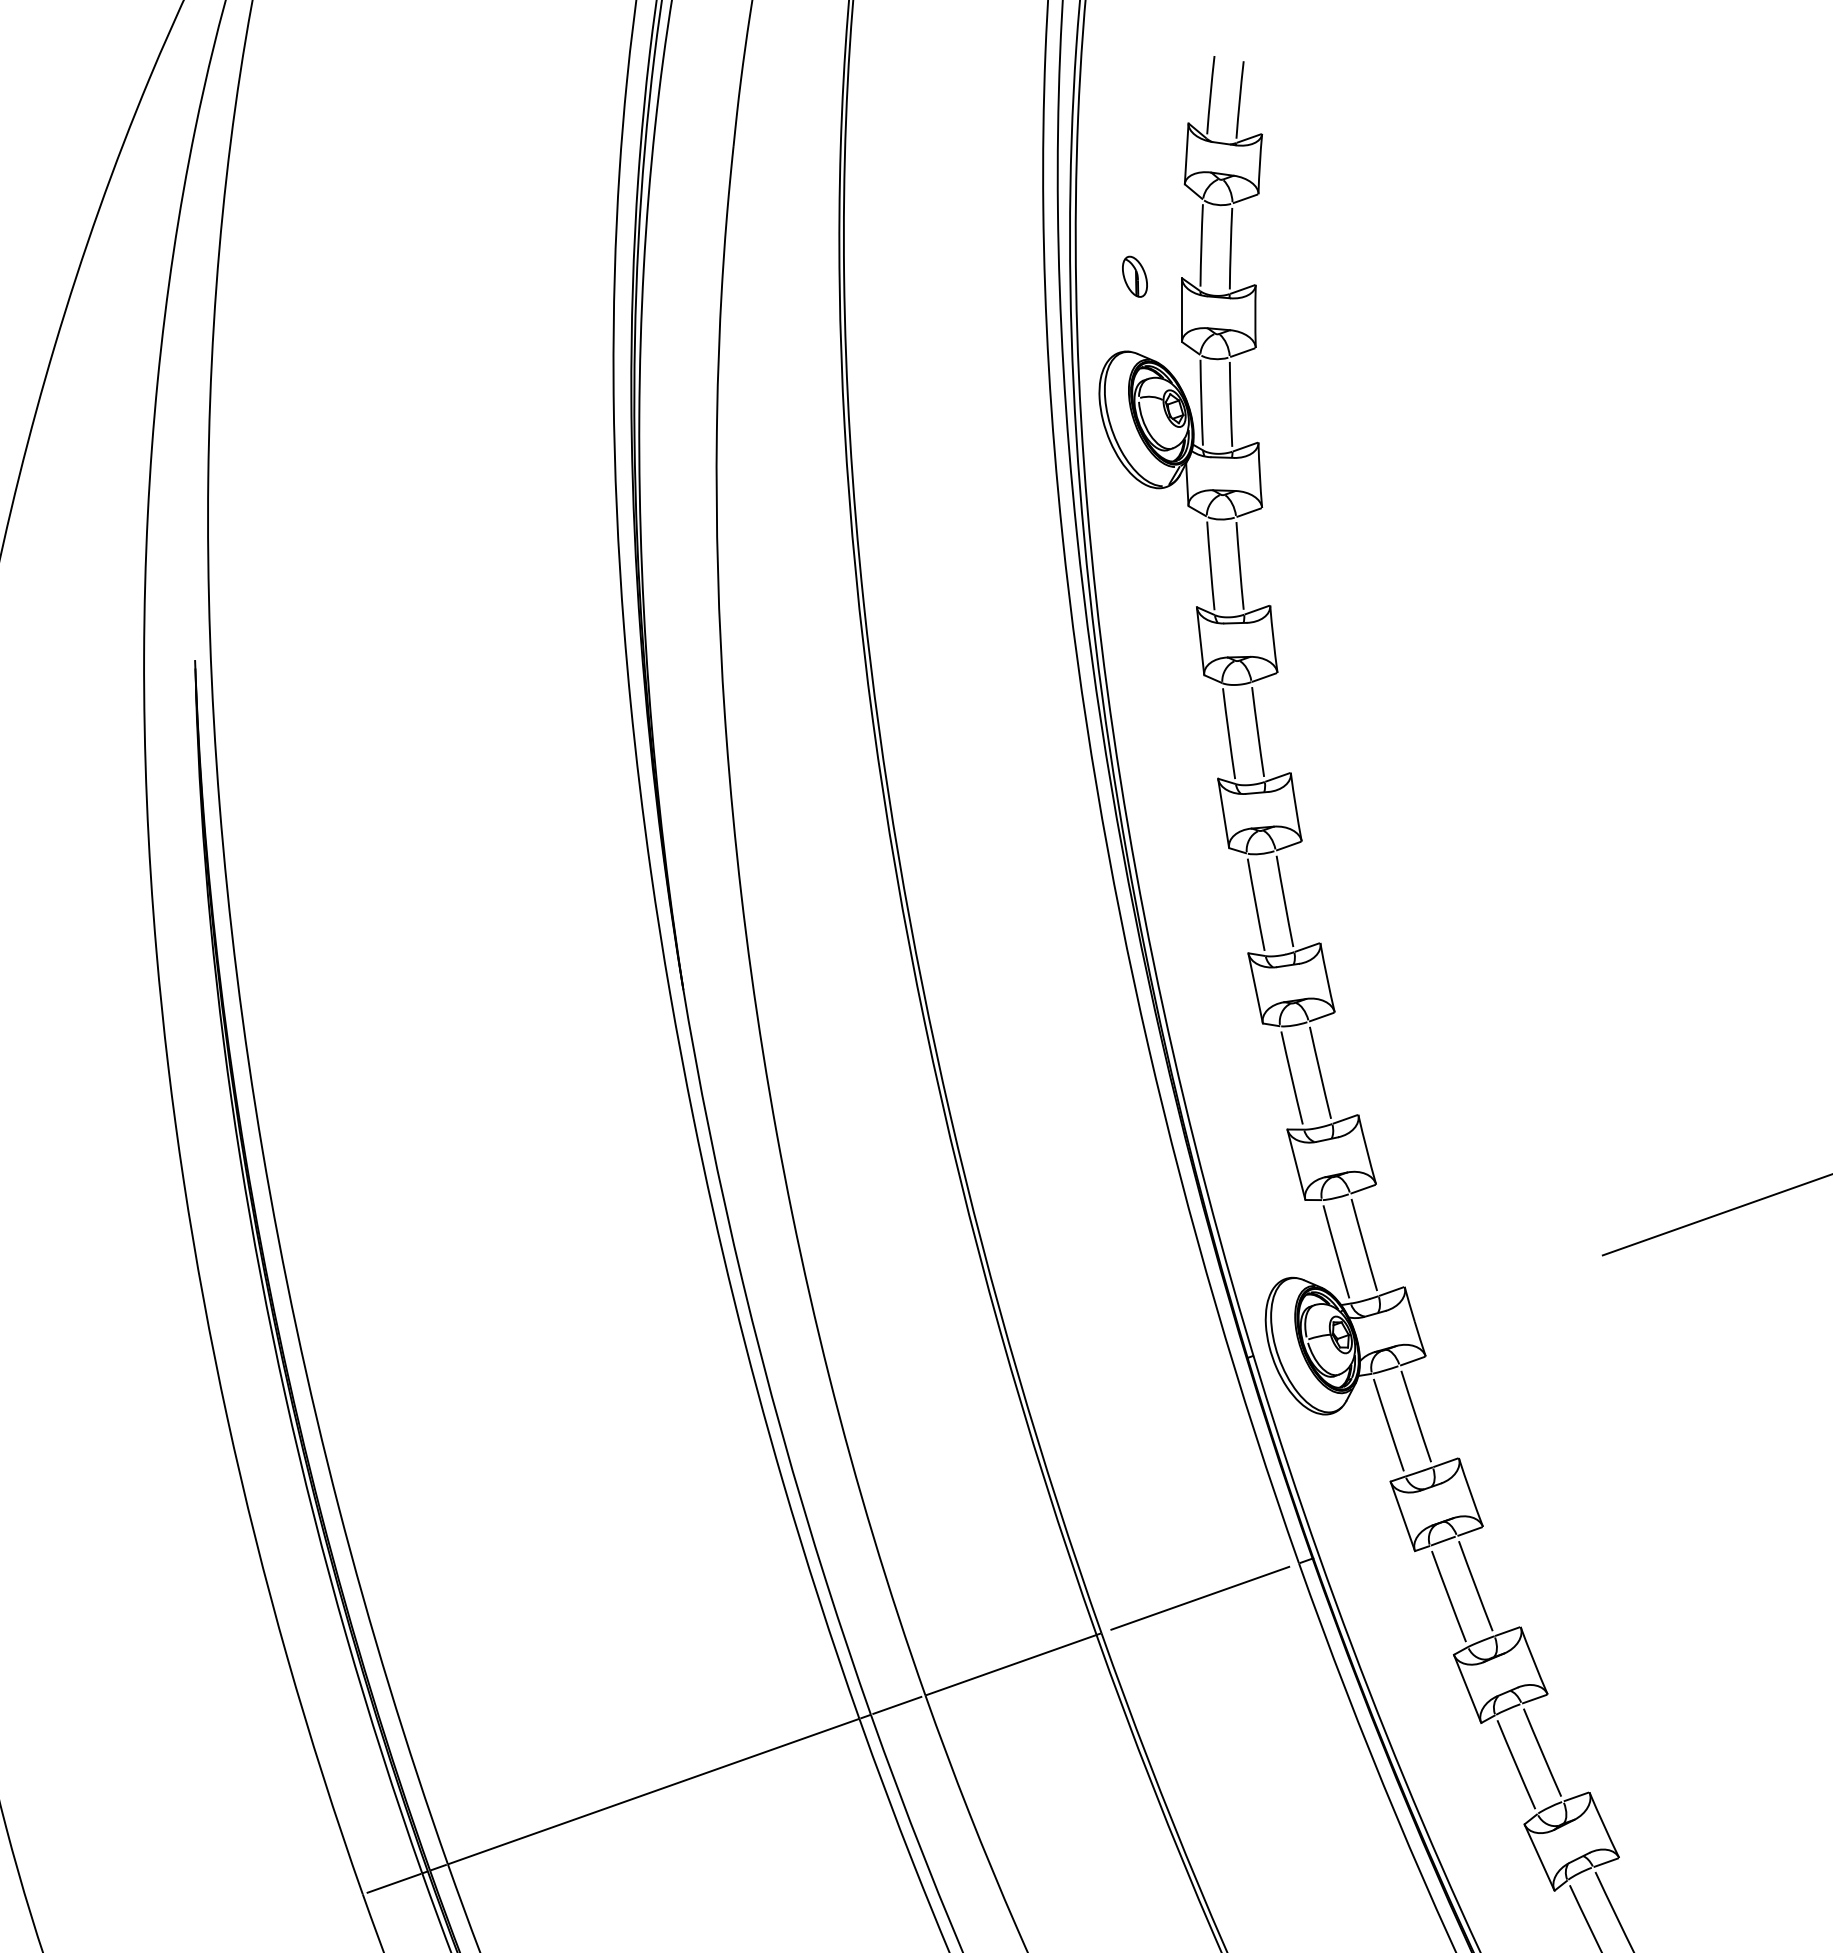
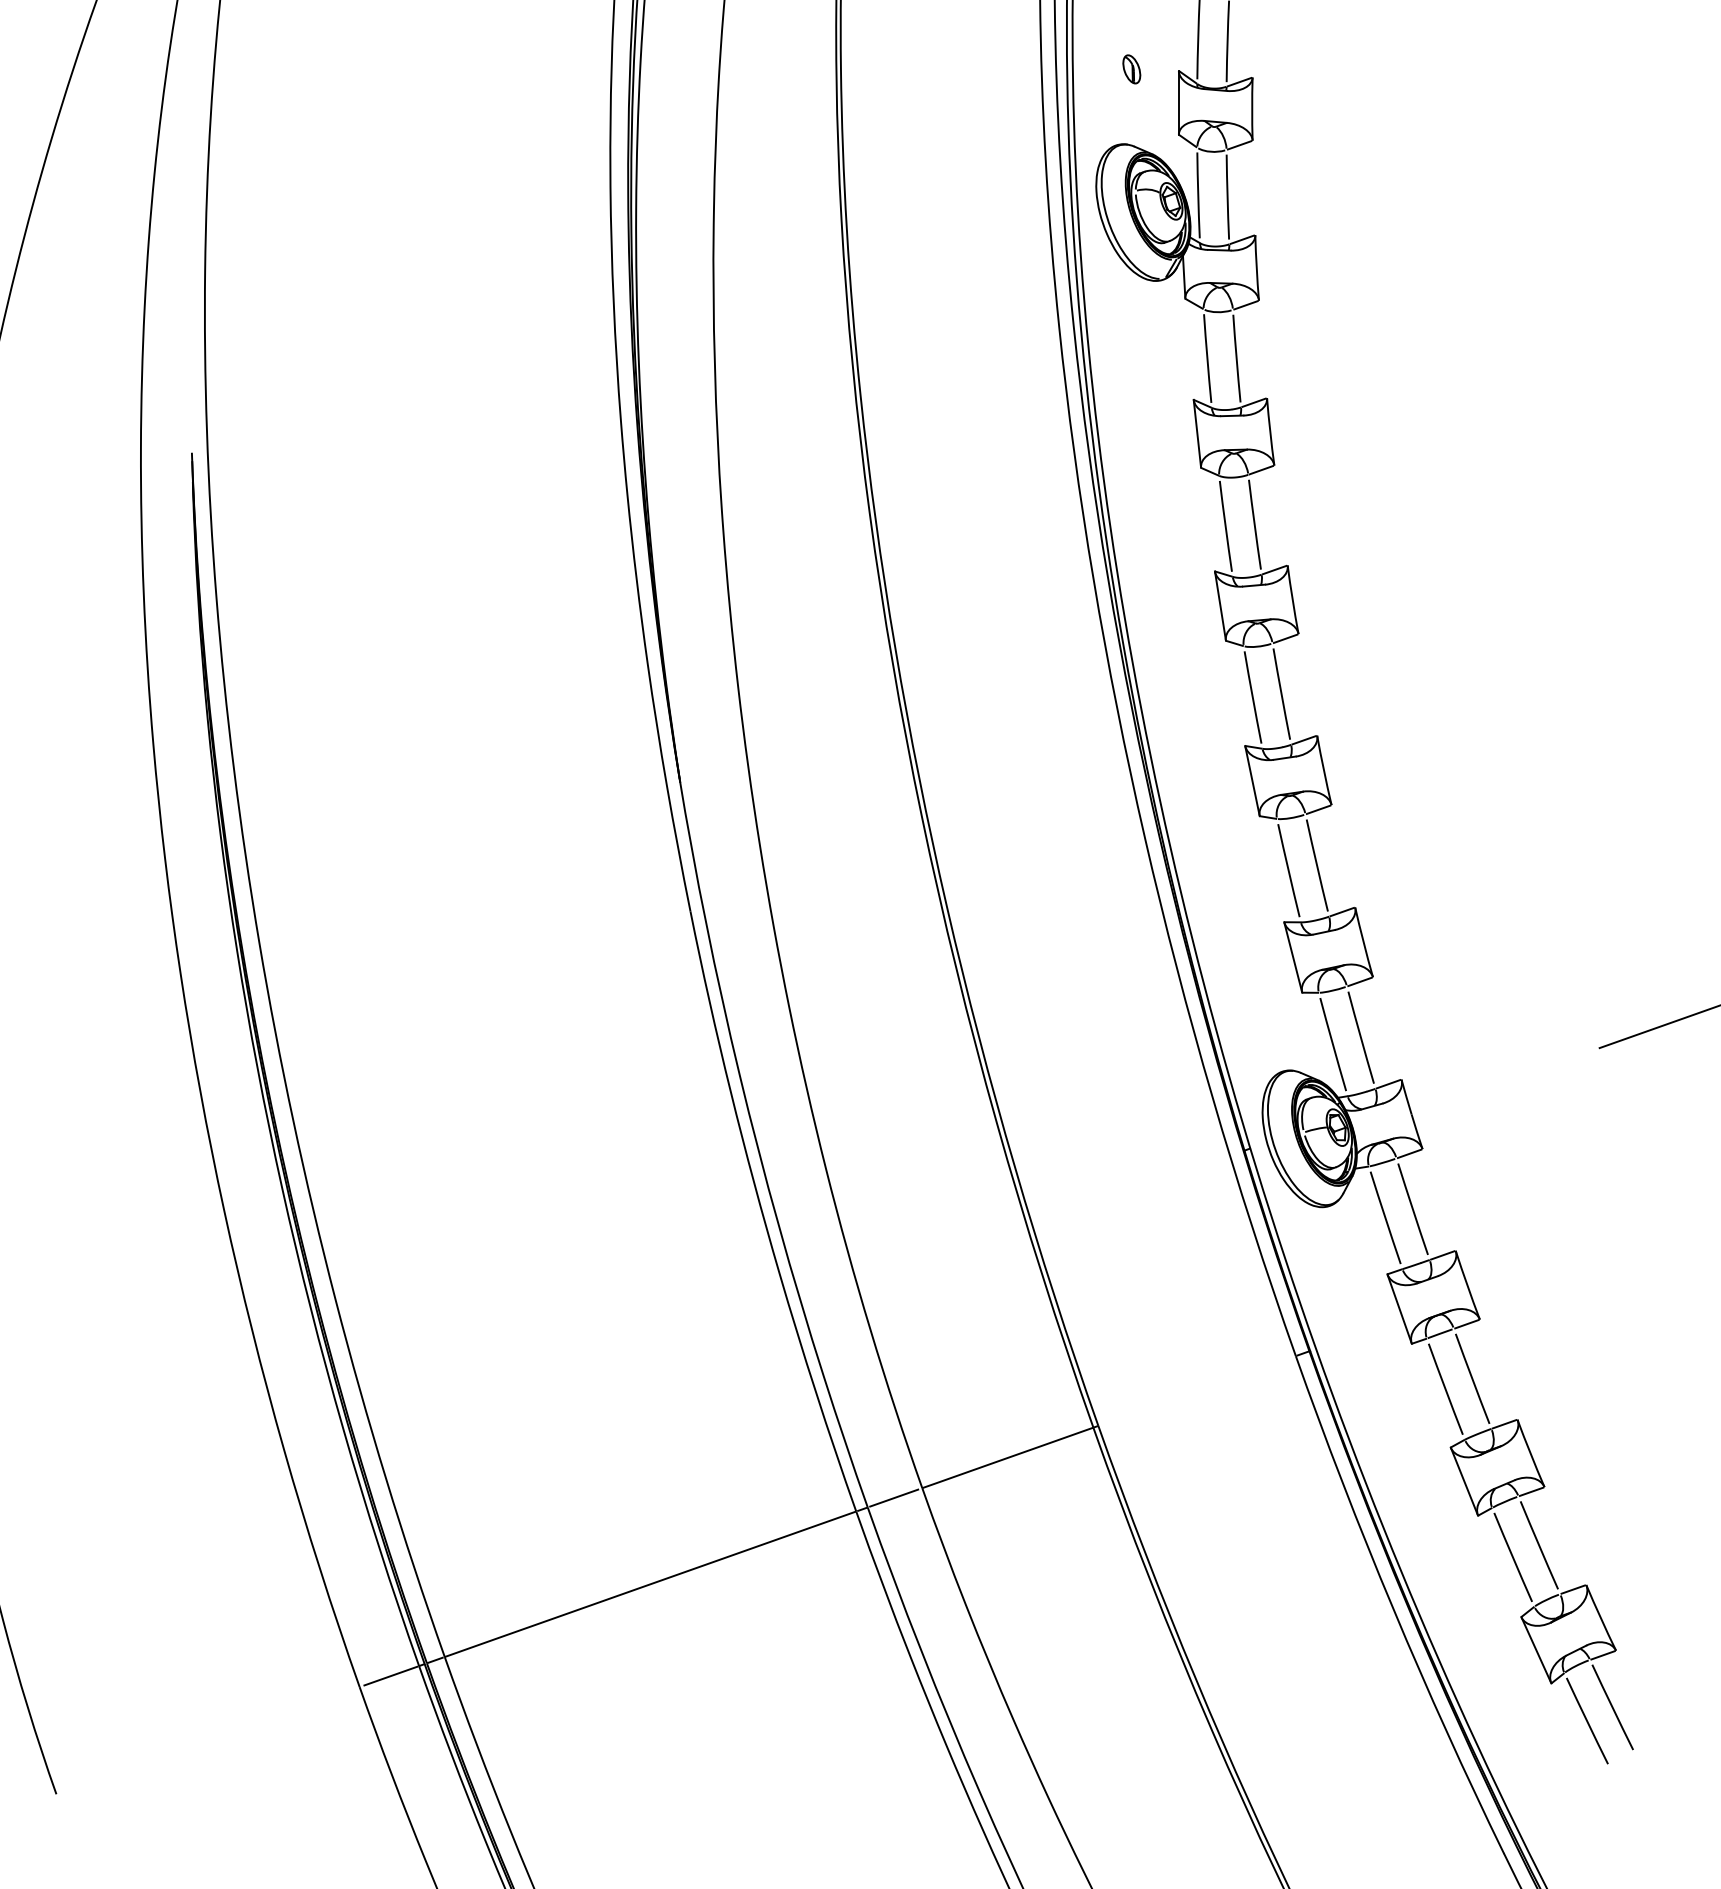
part: (1134, 276) -> (1131, 69), size x0.7
line: (1200, 1597) -> (1197, 1390), removed

